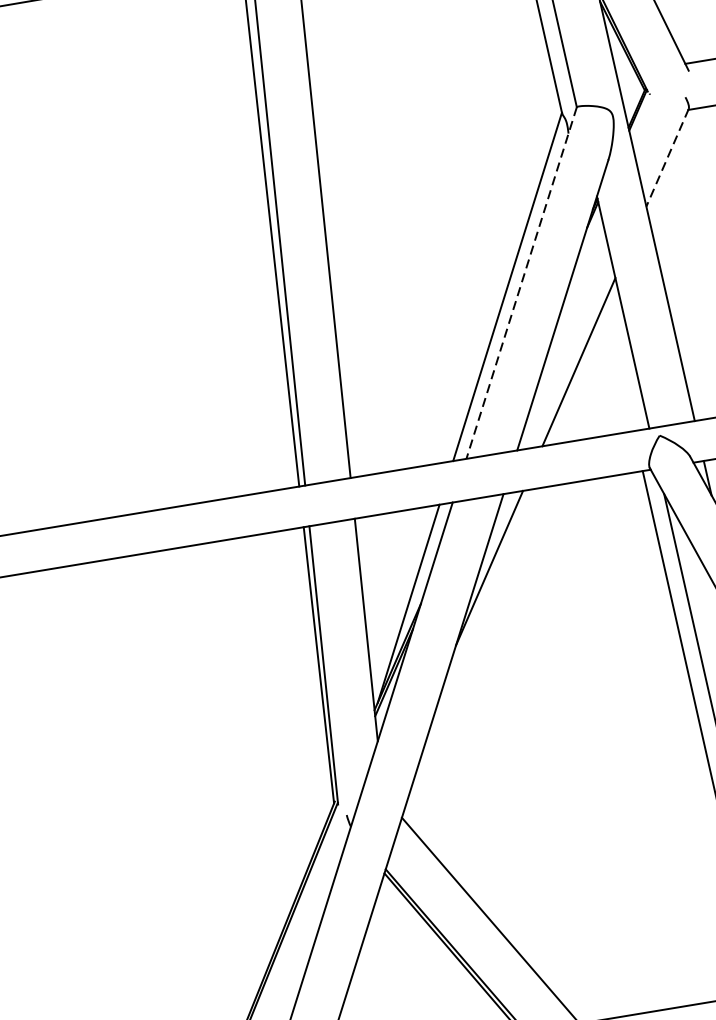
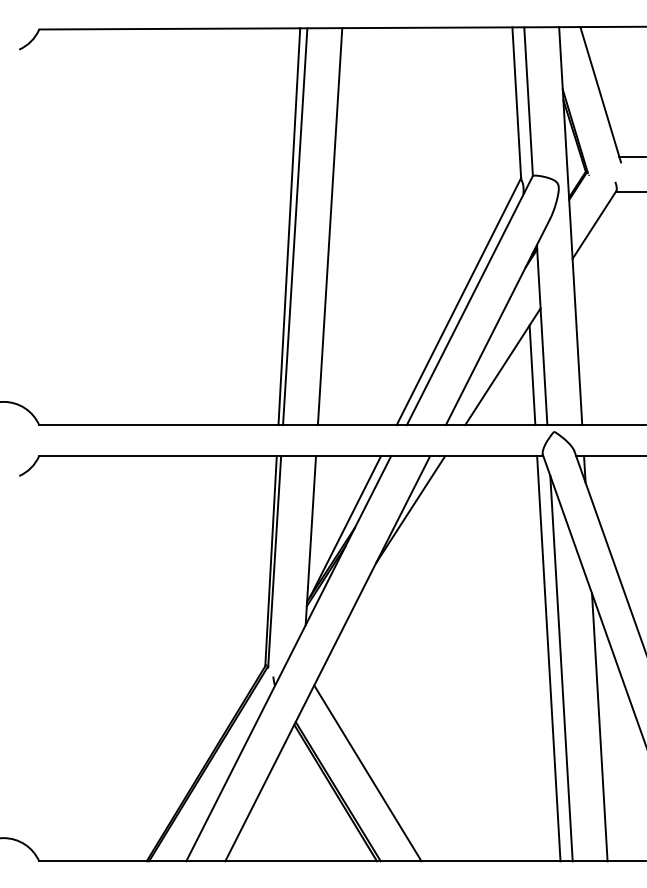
line: (667, 158) -> (594, 225), dashed -> solid
line: (521, 283) -> (469, 300), dashed -> solid
line: (619, 367) -> (532, 375), added

